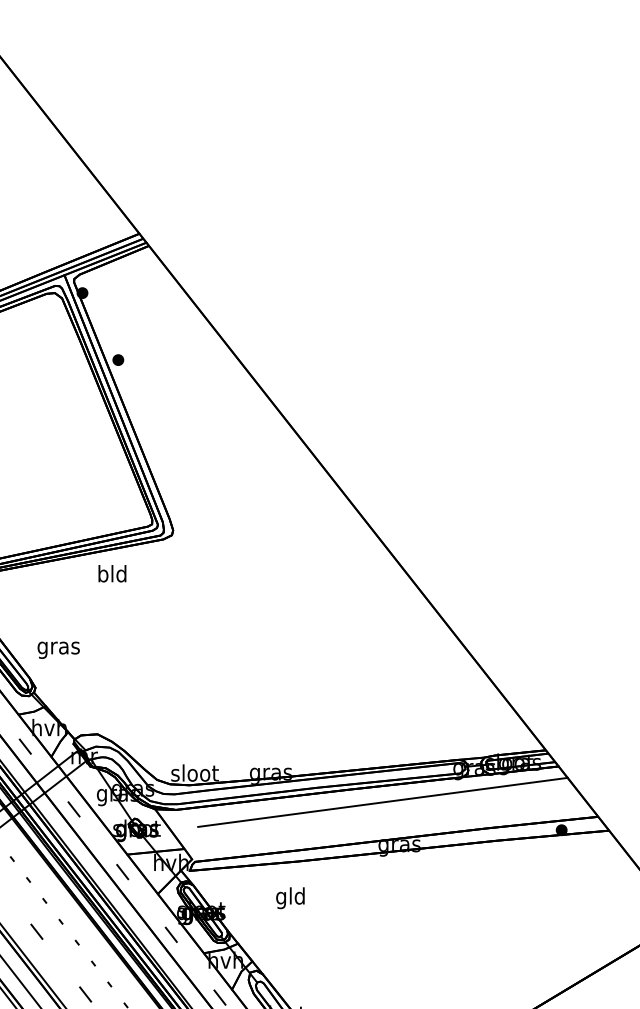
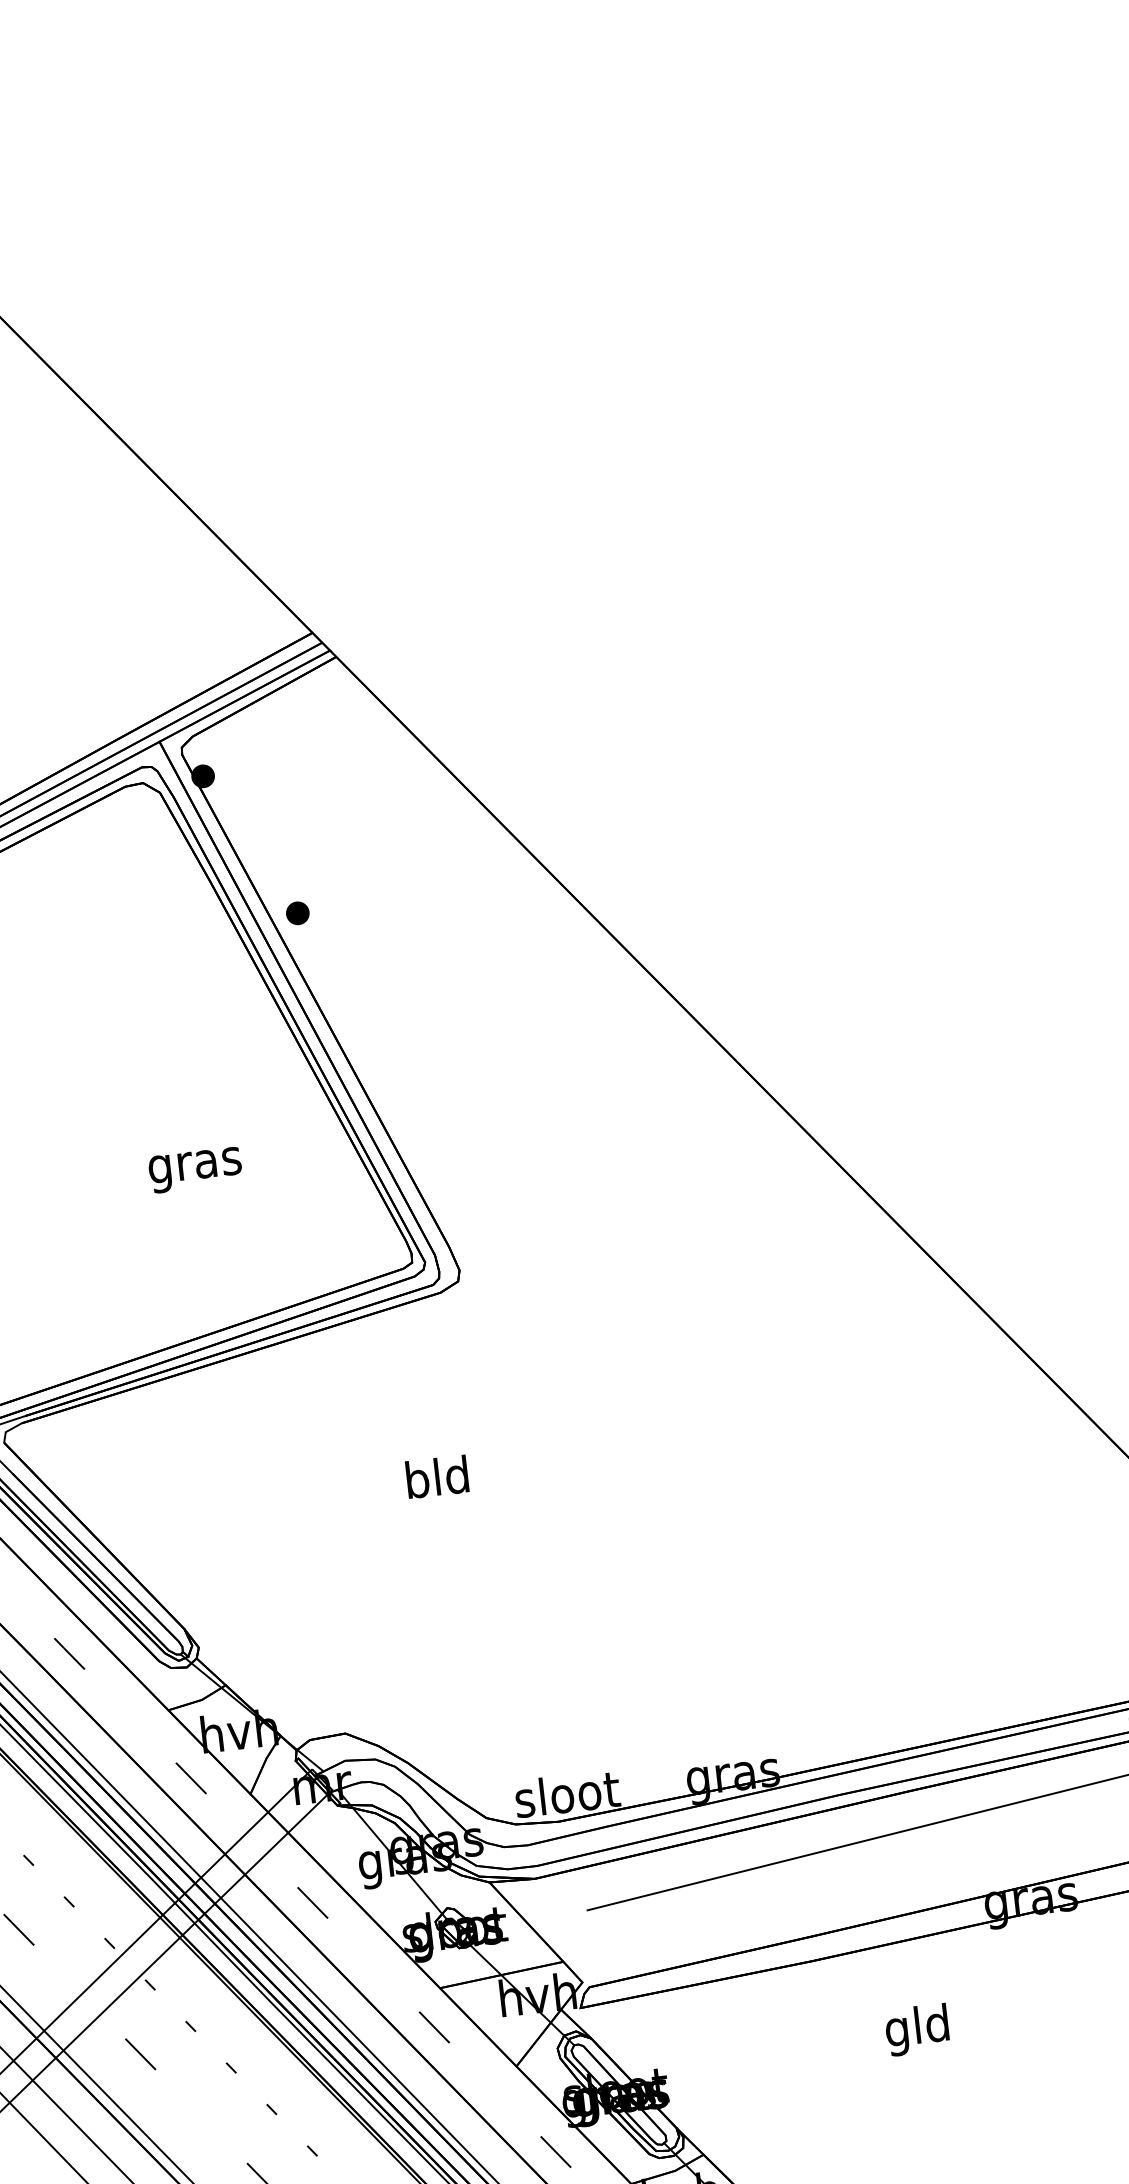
text: (112, 573) -> (437, 1476), moved
text: (58, 649) -> (194, 1168), moved
text: (290, 898) -> (917, 2030), moved

